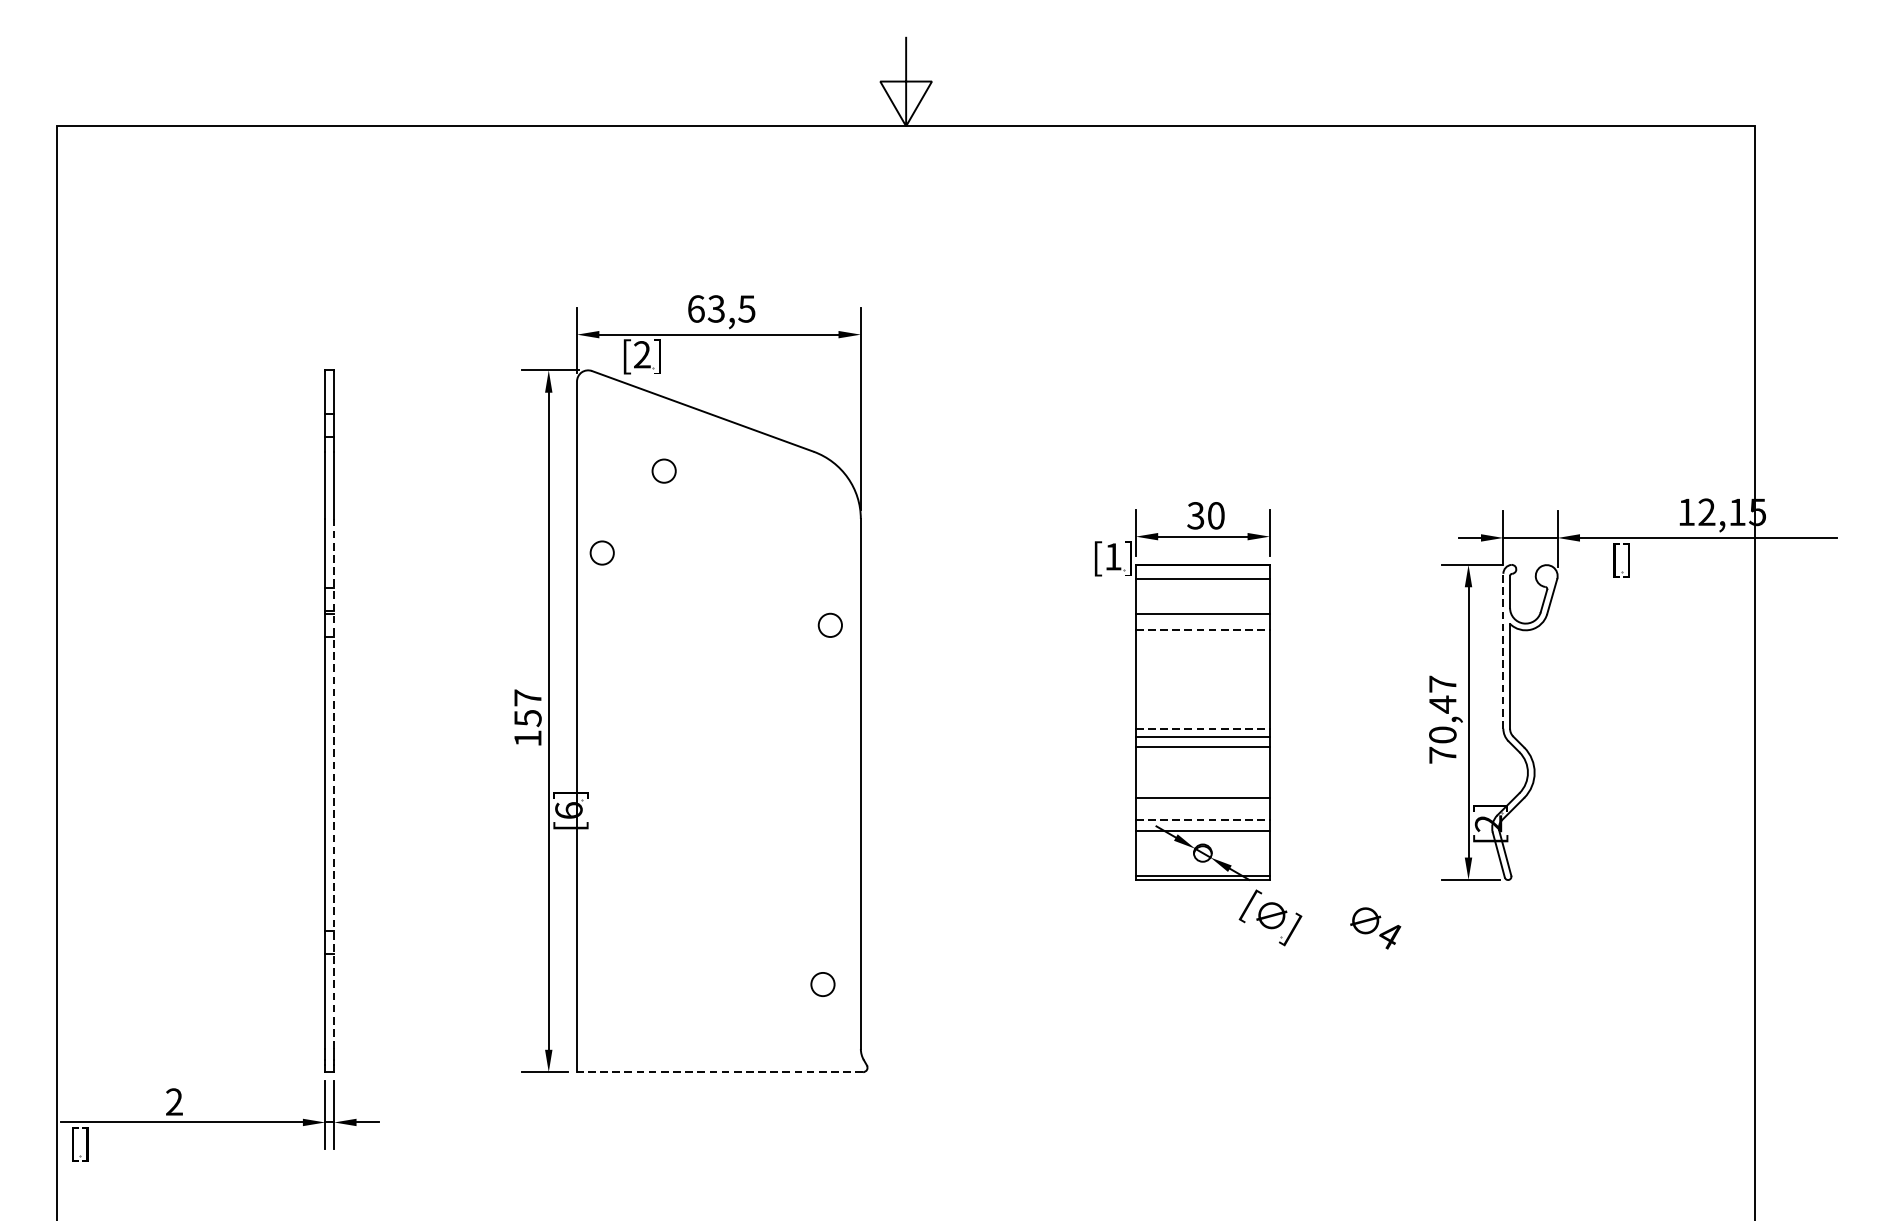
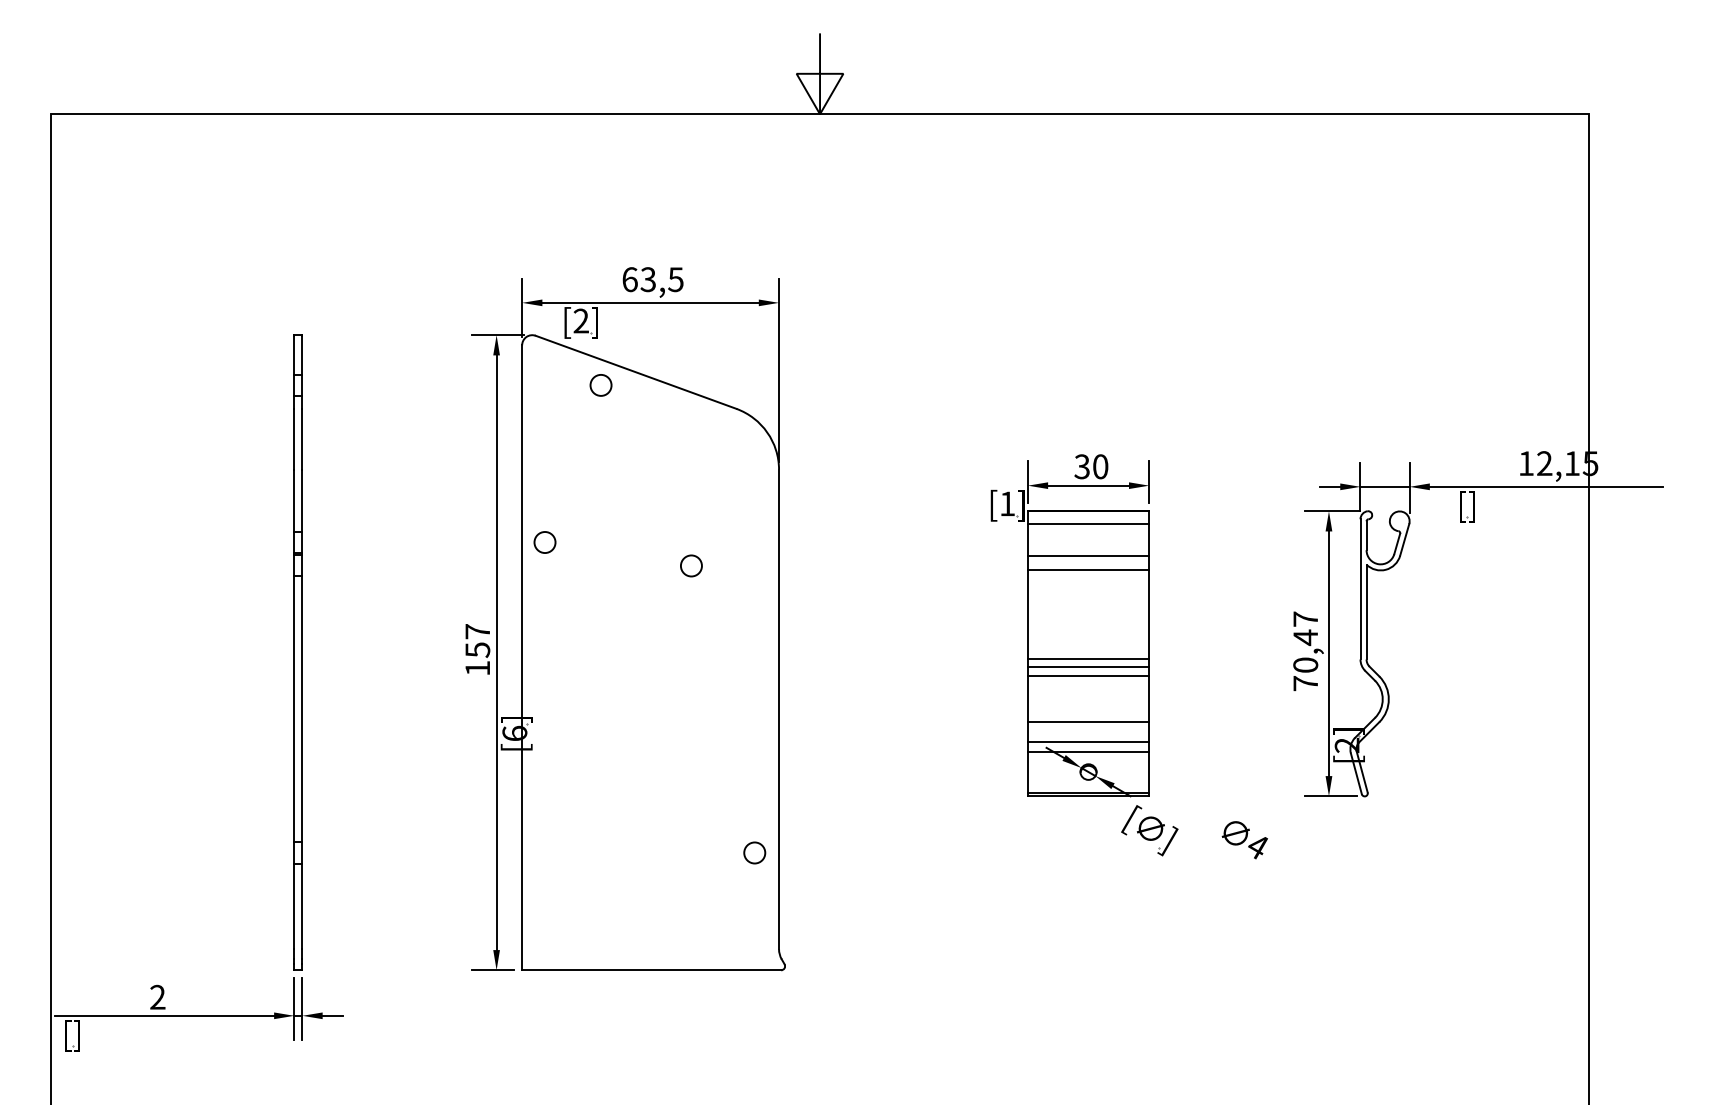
circle: (663, 471) -> (600, 385), moved
circle: (601, 553) -> (544, 542), moved
circle: (830, 624) -> (691, 565), moved
line: (1202, 630) -> (1088, 570), dashed -> solid
line: (1503, 650) -> (1360, 588), dashed -> solid
line: (1202, 728) -> (1088, 659), dashed -> solid
line: (334, 783) -> (302, 709), dashed -> solid
line: (1202, 820) -> (1088, 742), dashed -> solid
circle: (822, 983) -> (754, 852), moved
line: (719, 1072) -> (651, 970), dashed -> solid

